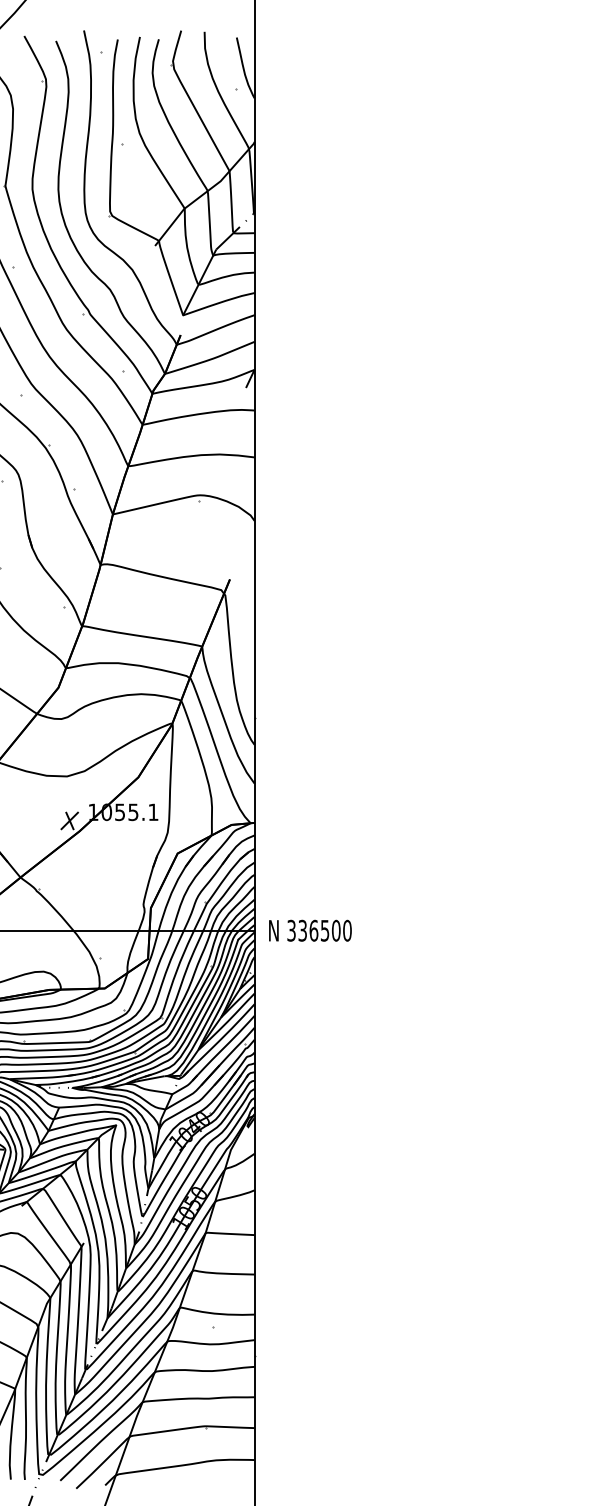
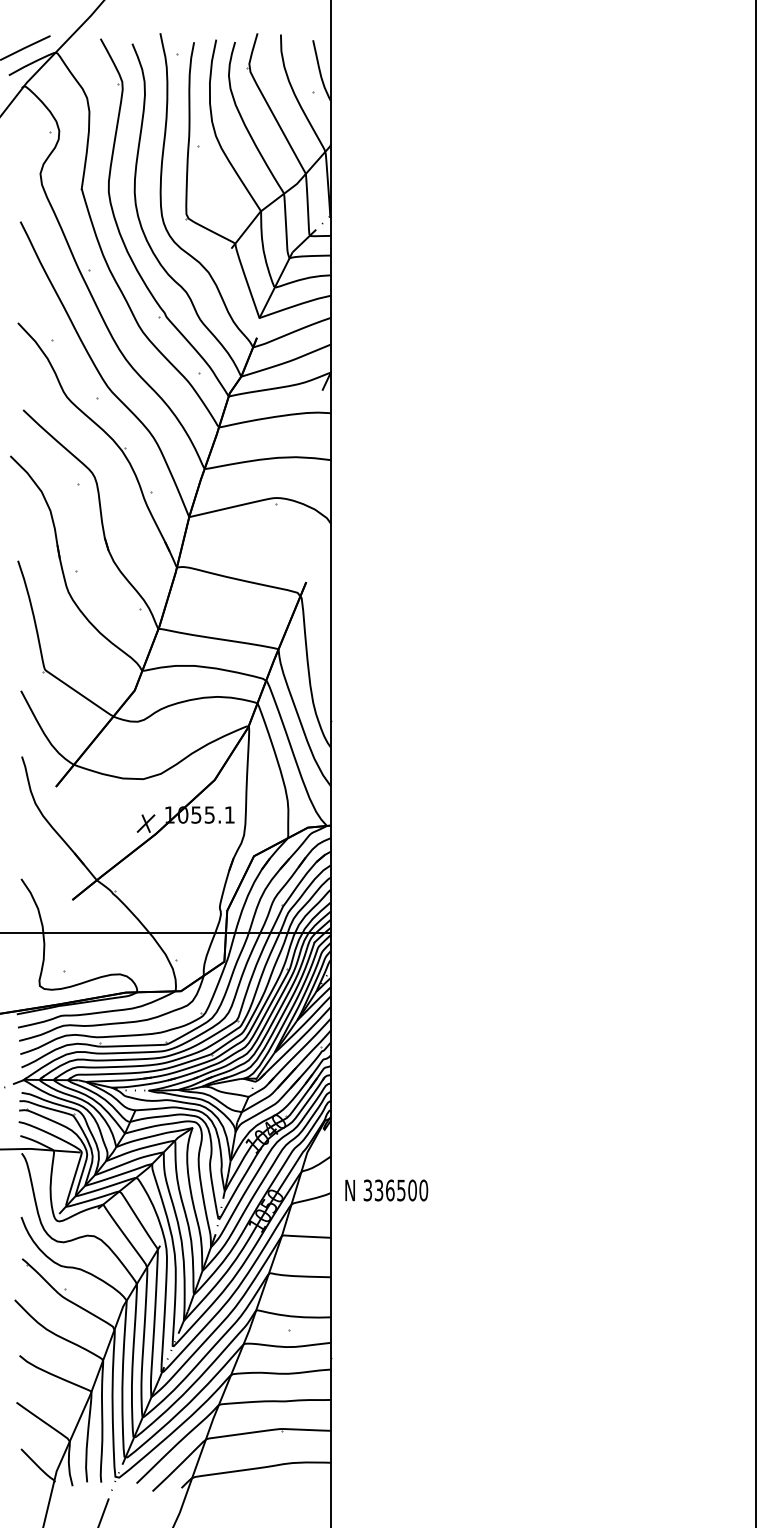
text: (310, 930) -> (386, 1190), moved

